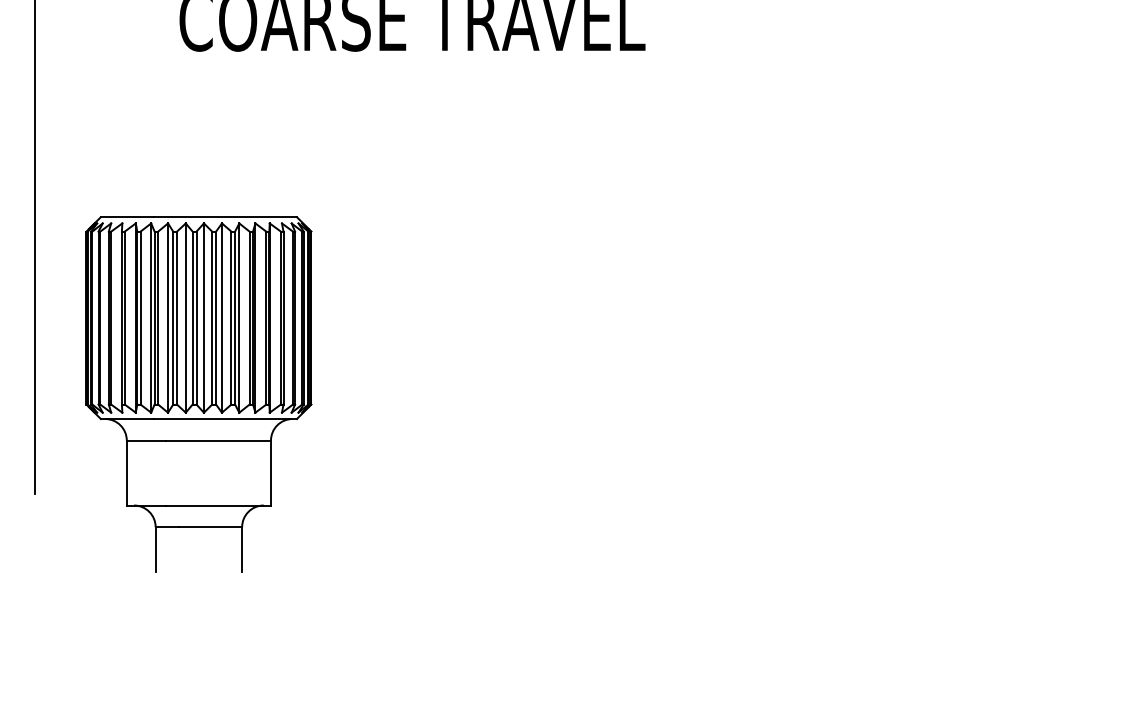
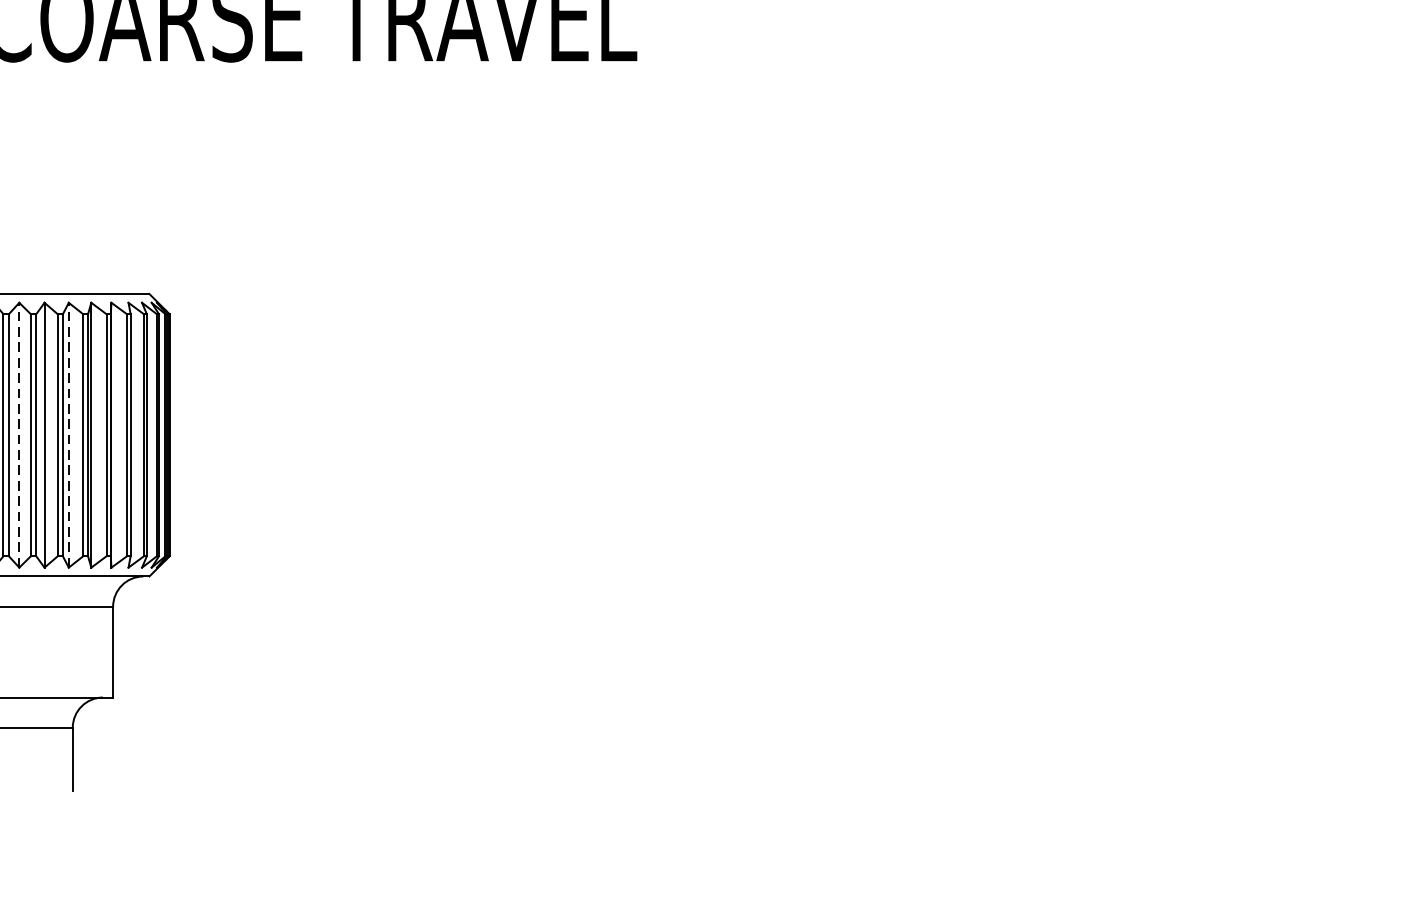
line: (203, 318) -> (18, 435), solid -> dashed
line: (239, 318) -> (69, 435), solid -> dashed

